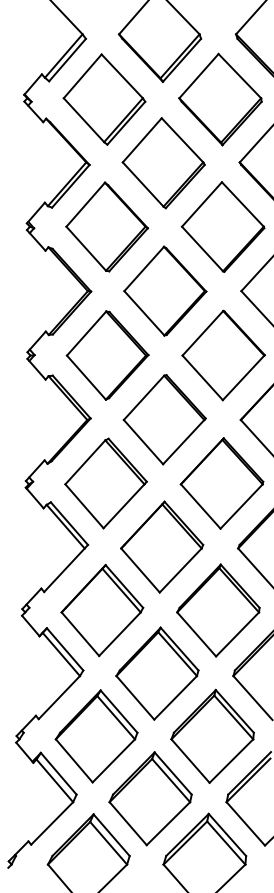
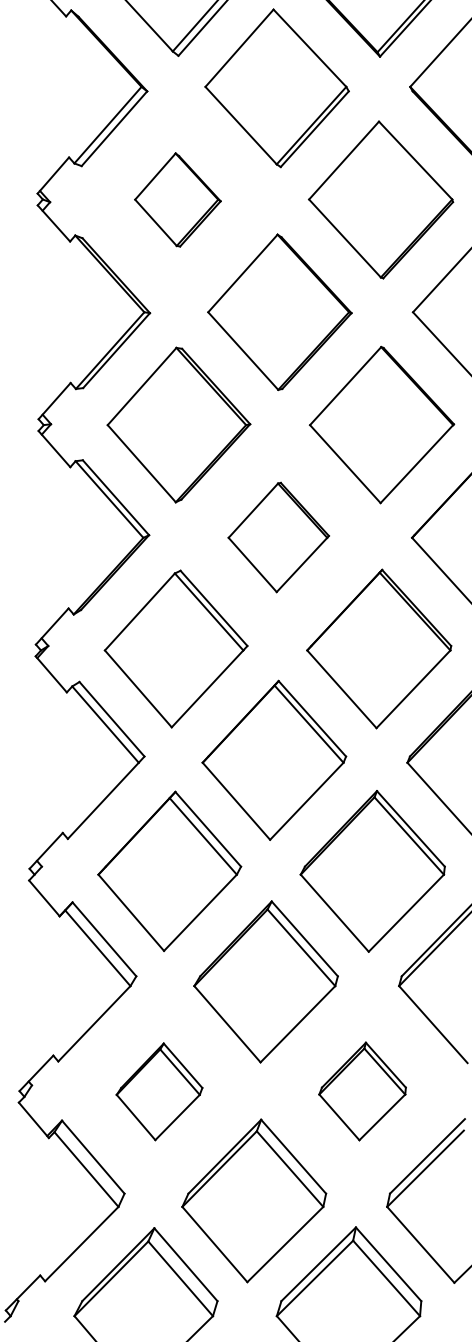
part: (106, 226) -> (176, 199), size x0.6
part: (164, 419) -> (278, 536), size x0.7
part: (212, 735) -> (362, 1090), size x0.6
part: (96, 736) -> (159, 1091), size x0.6

